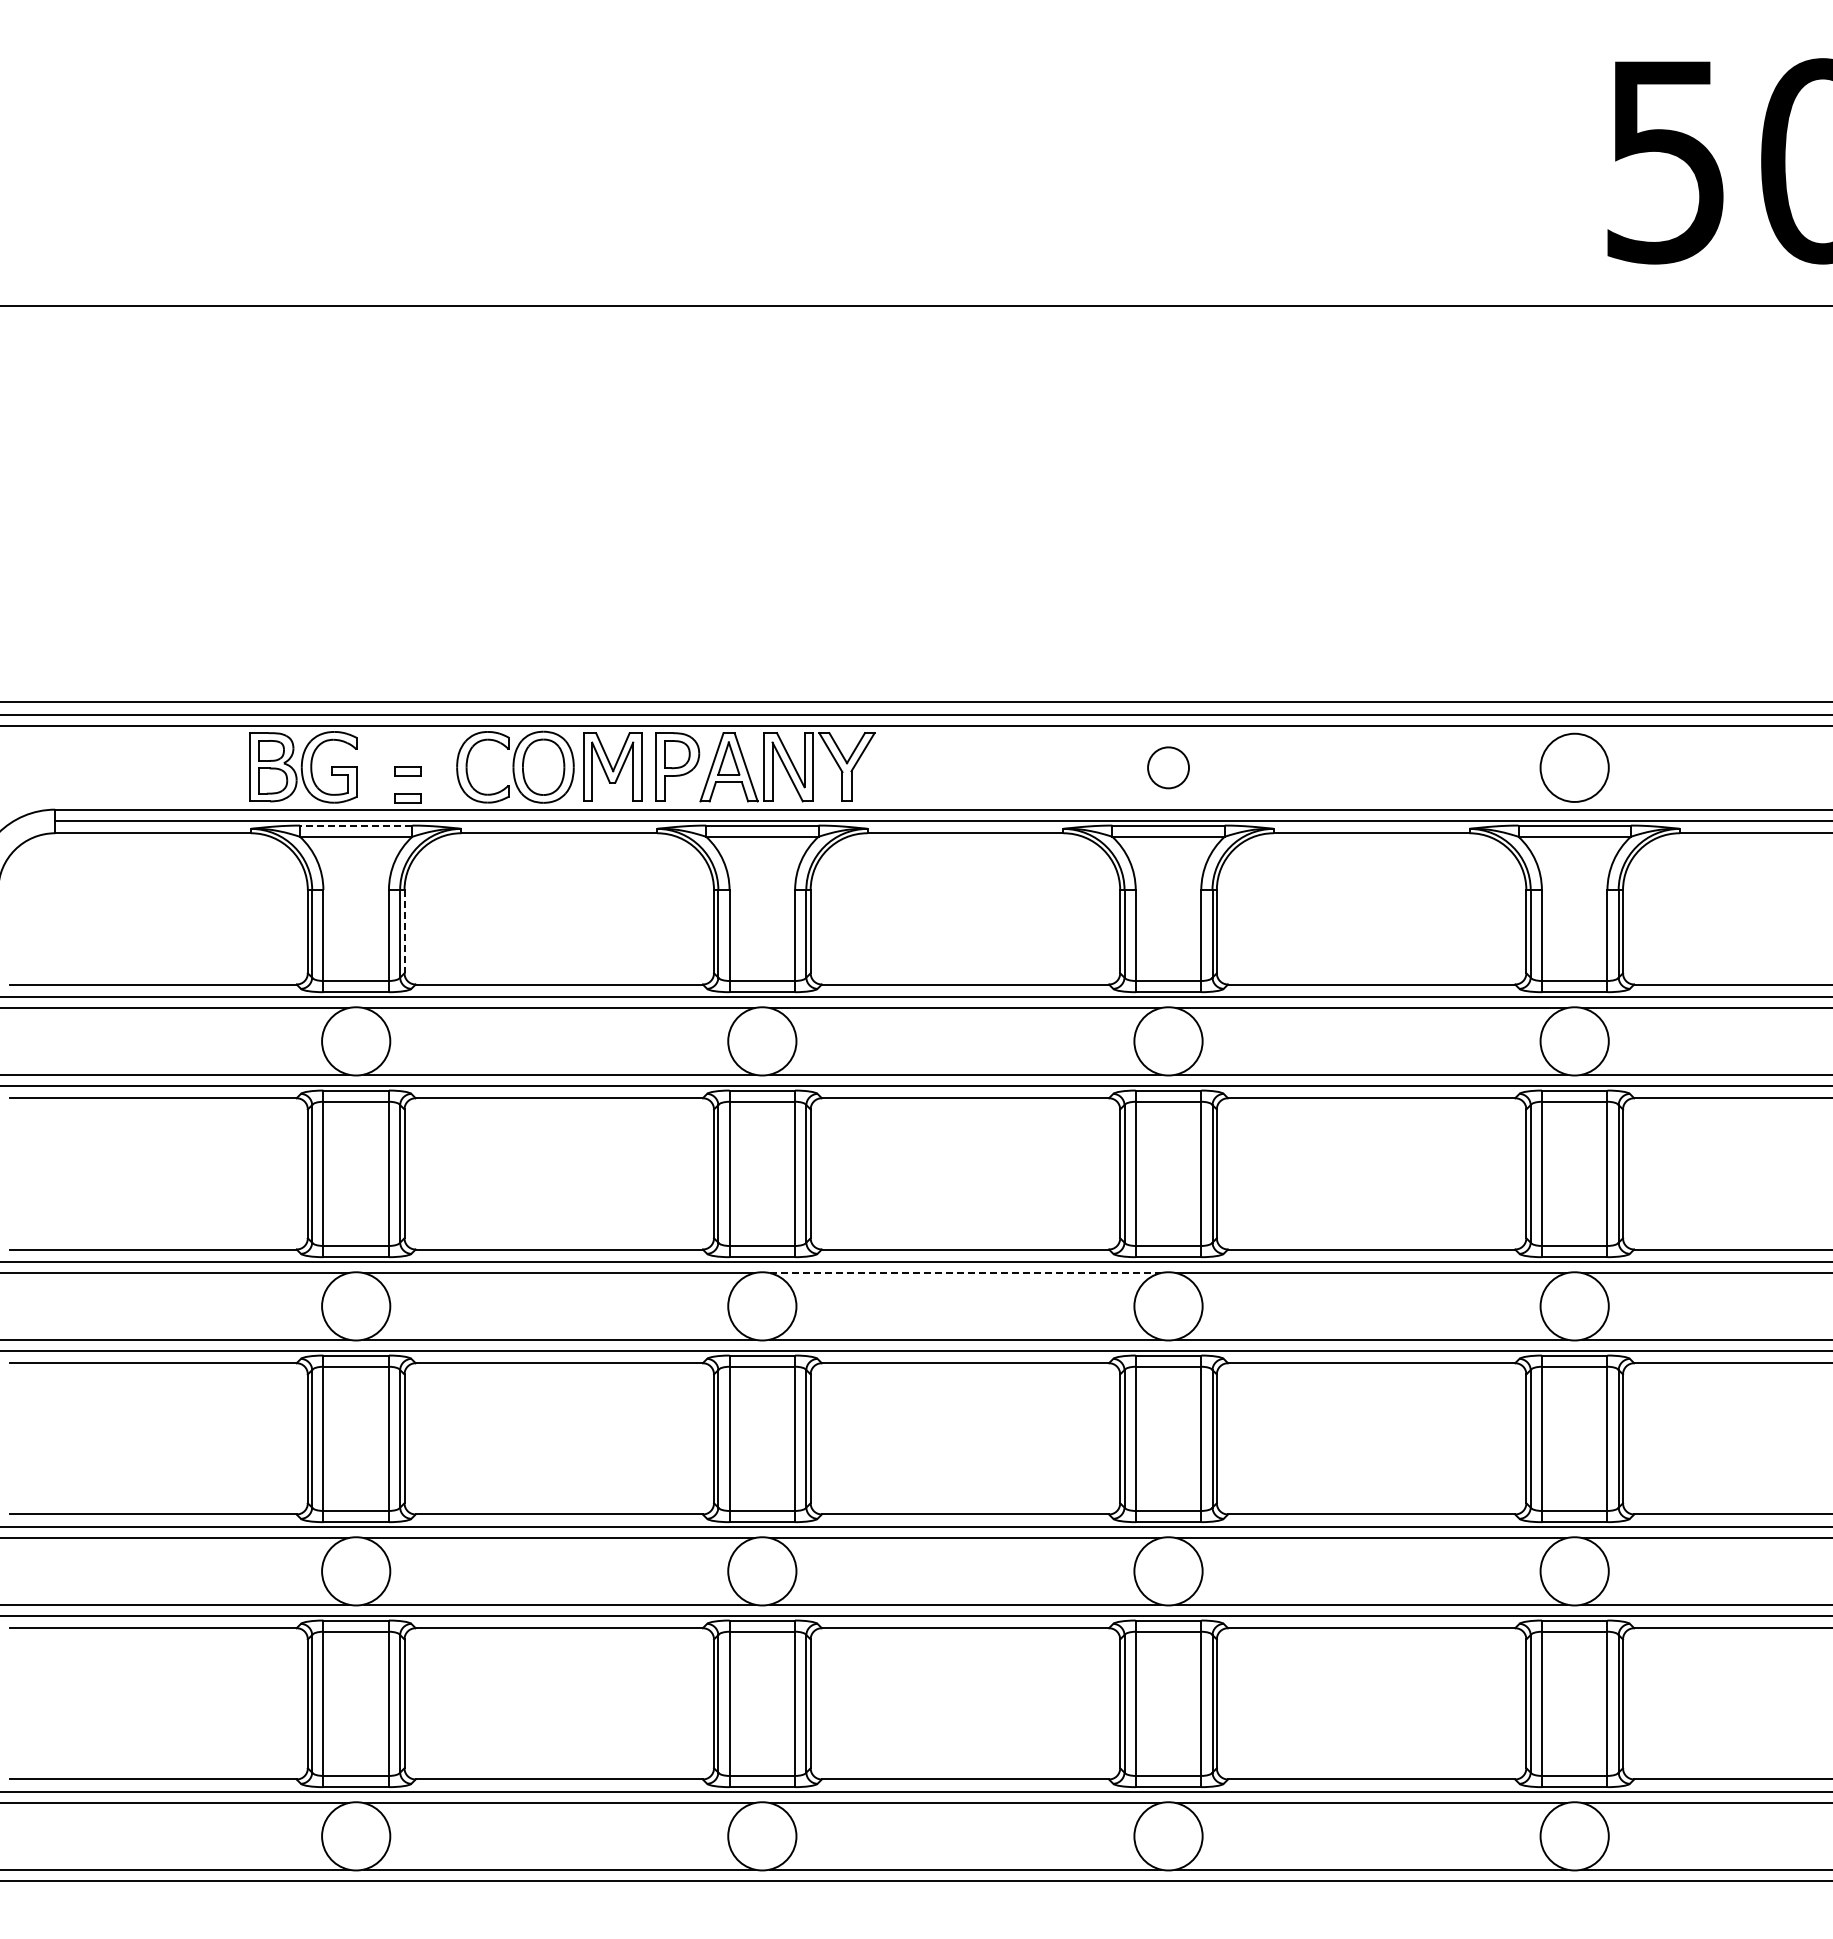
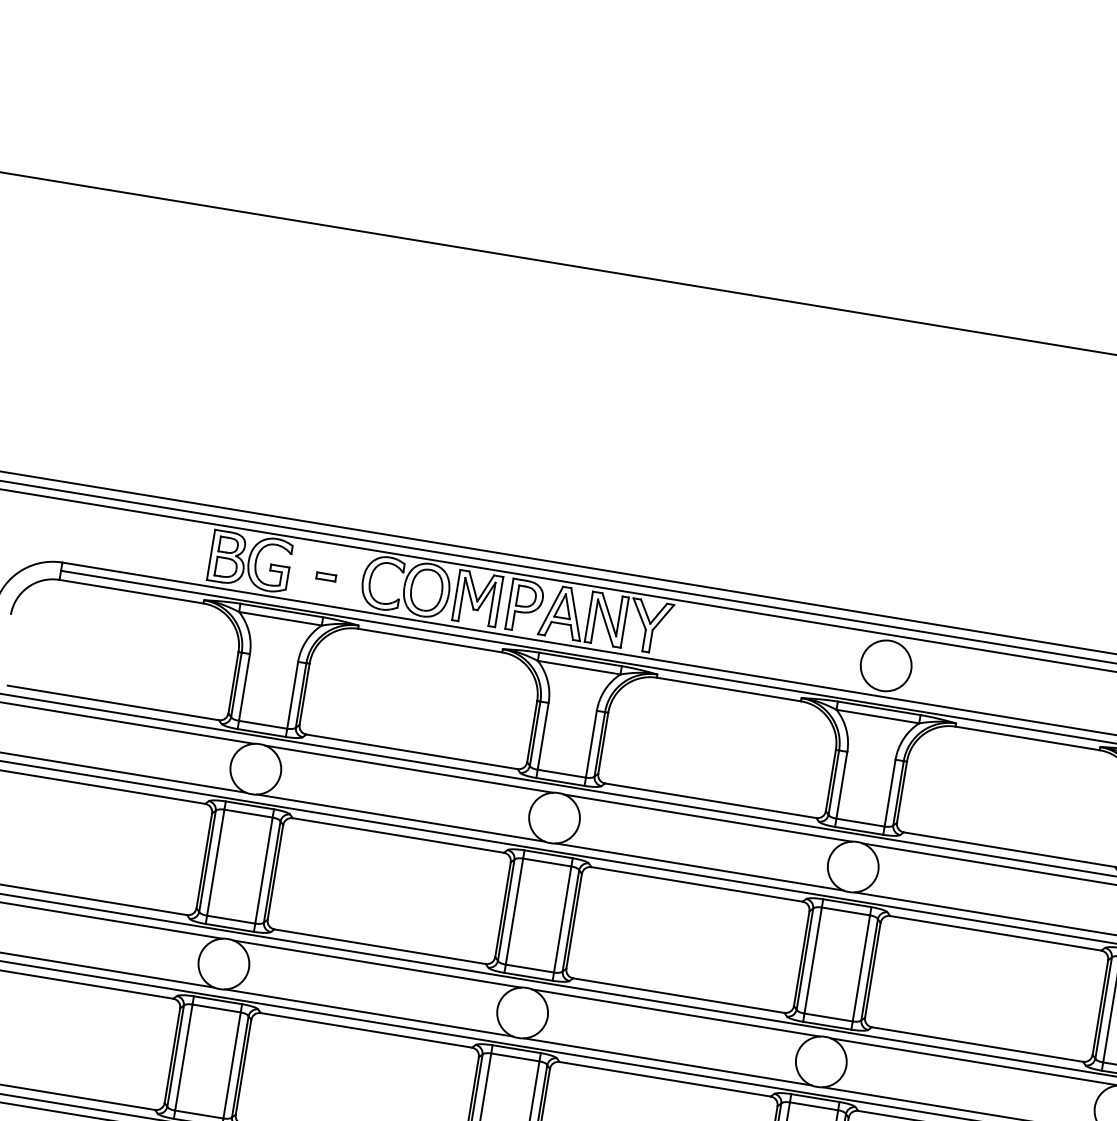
circle: (1168, 767) -> (886, 665), size x1.67
part: (407, 798) -> (322, 596), removed
line: (355, 825) -> (281, 610), dashed -> solid
line: (404, 931) -> (304, 694), dashed -> solid
line: (965, 1273) -> (675, 1013), dashed -> solid

